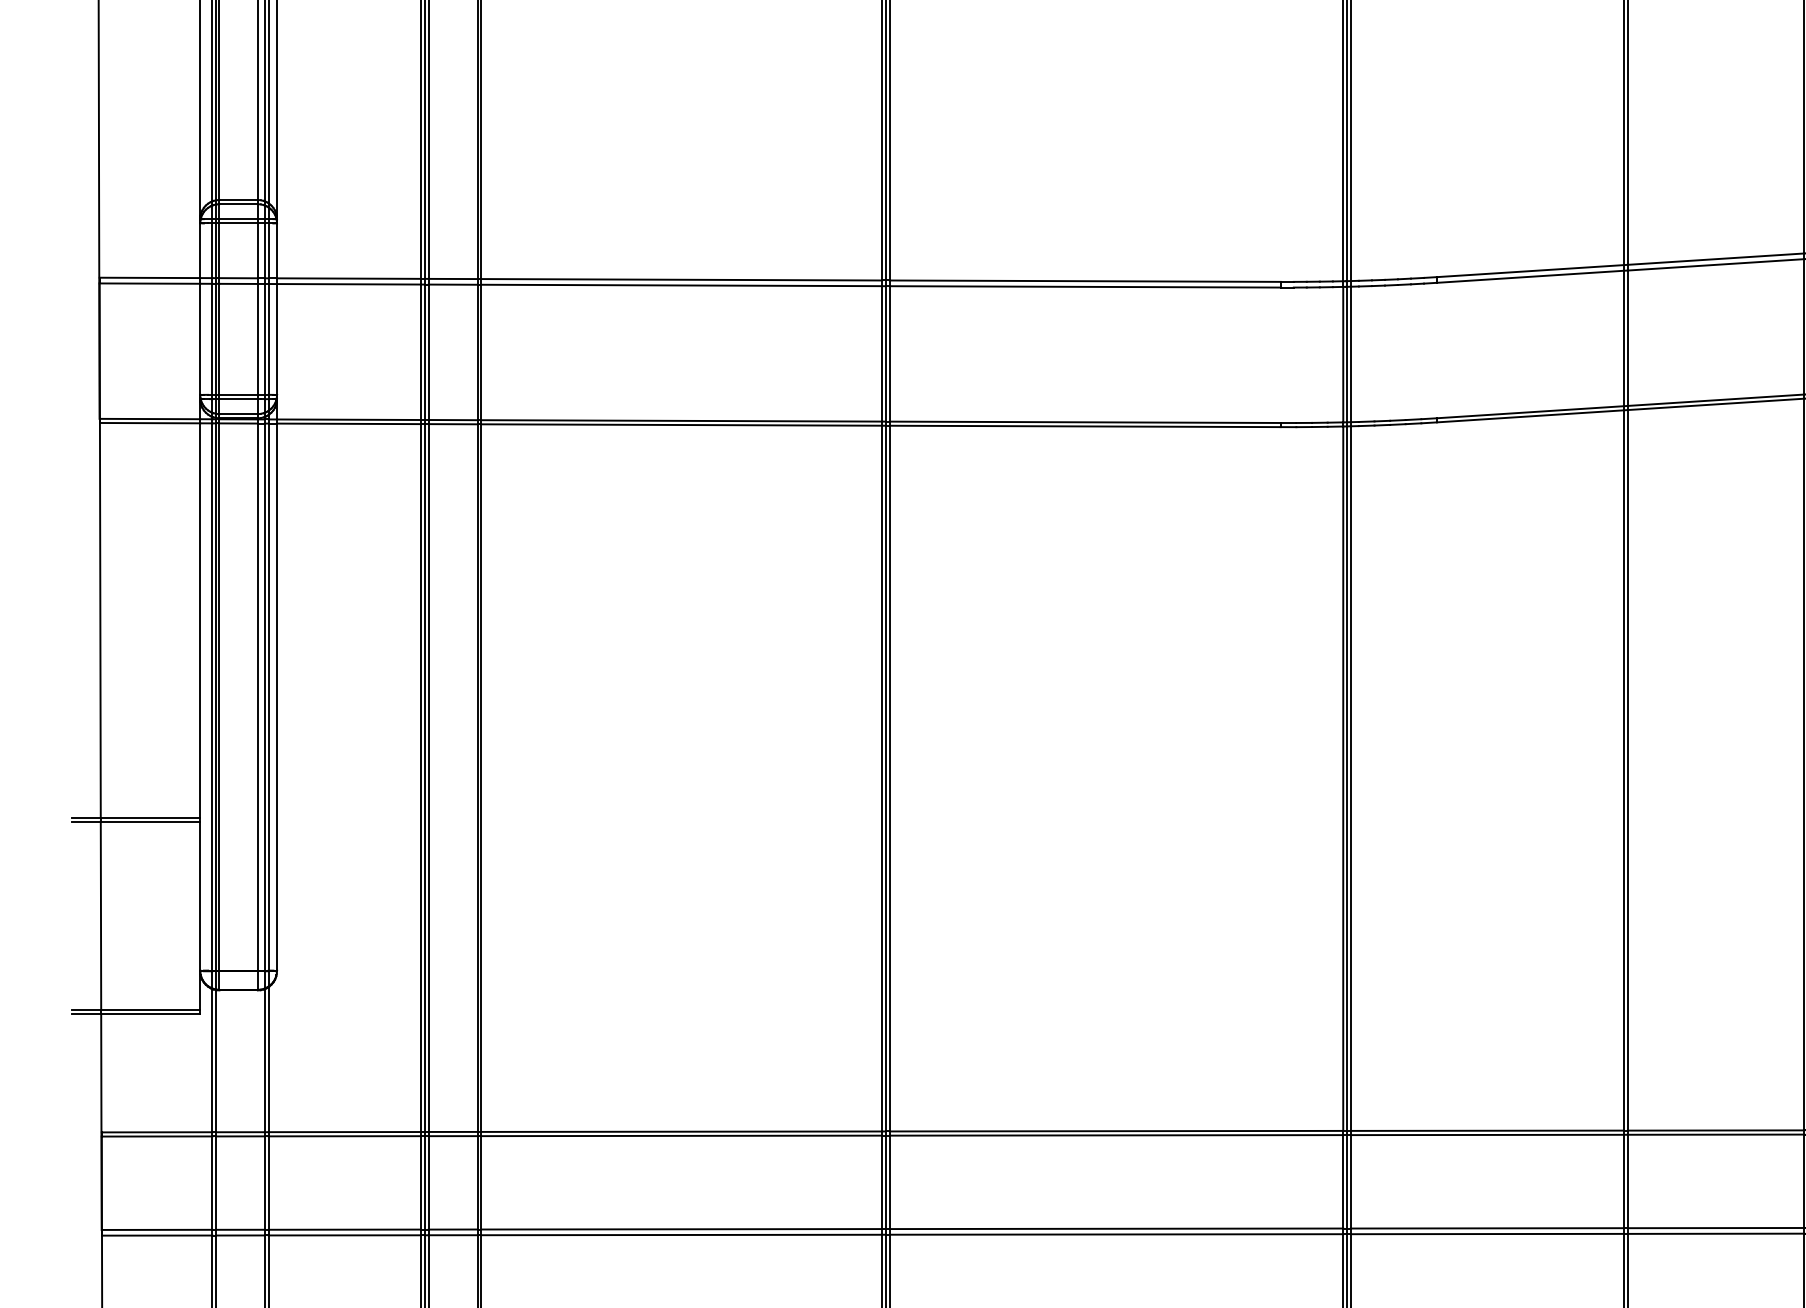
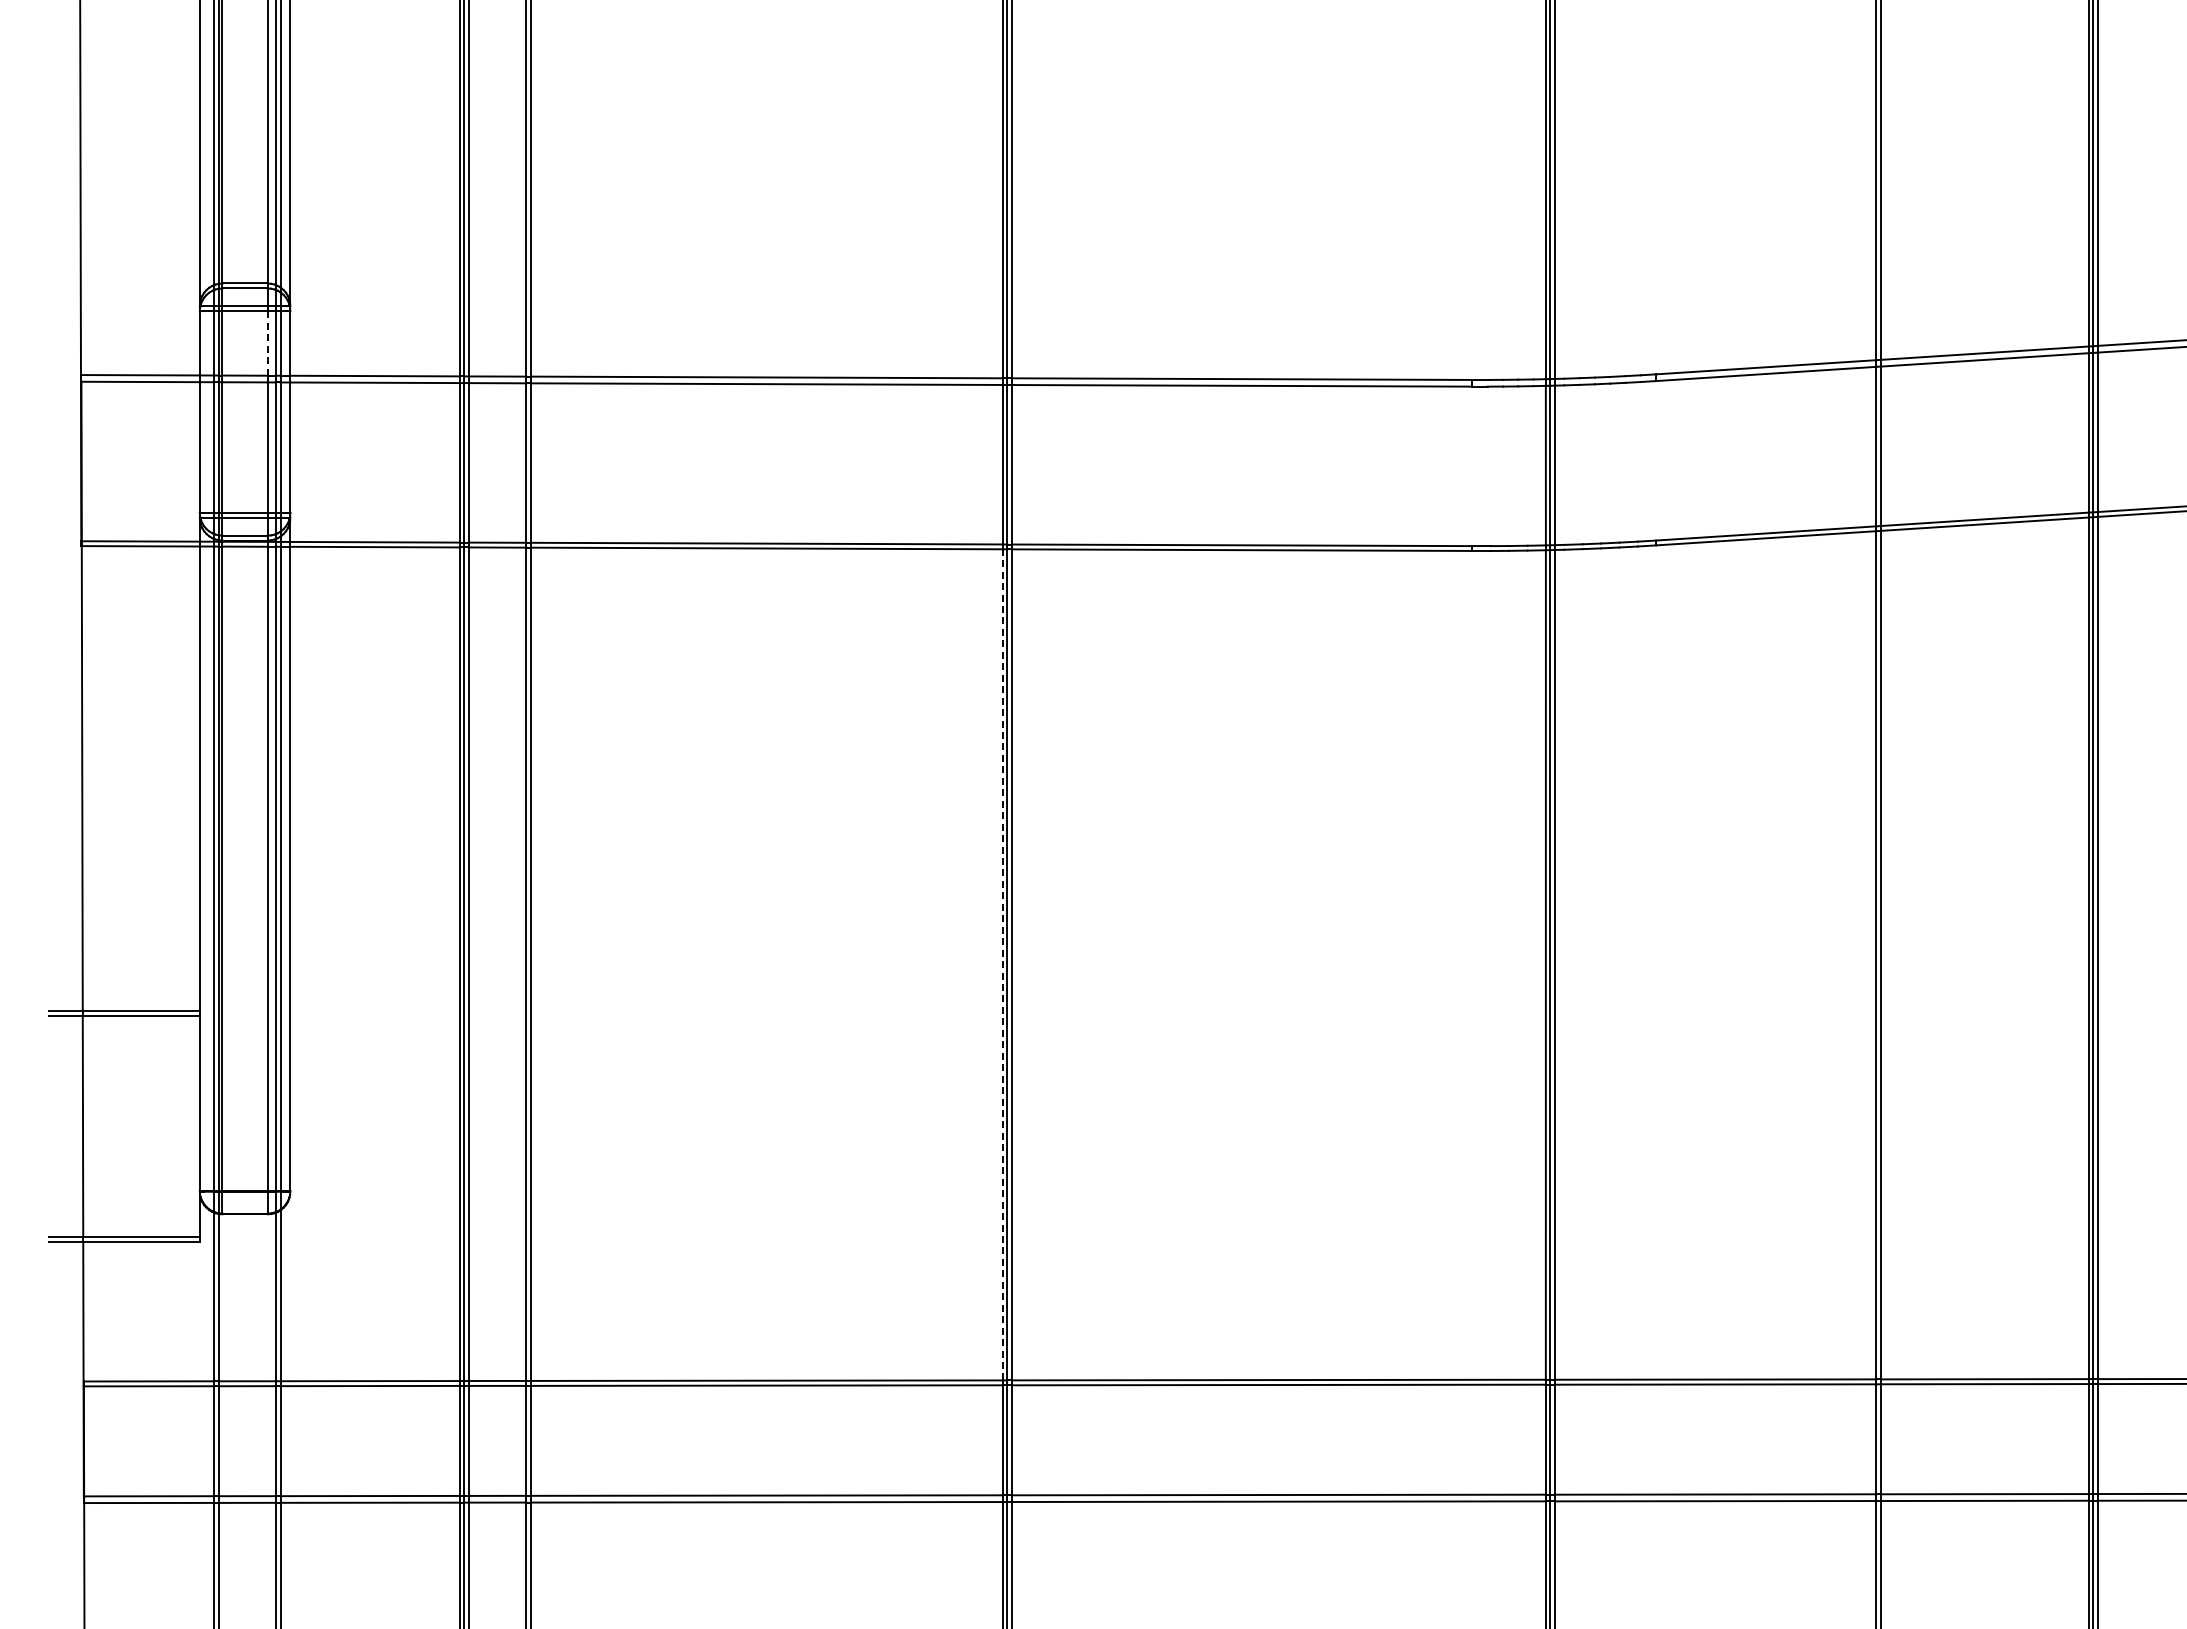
line: (257, 250) -> (267, 342), solid -> dashed
line: (881, 778) -> (1002, 964), solid -> dashed

